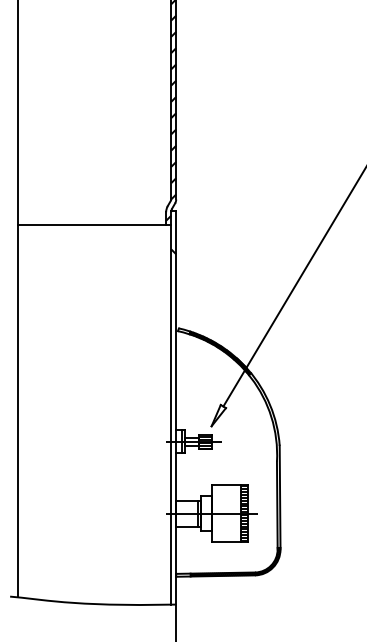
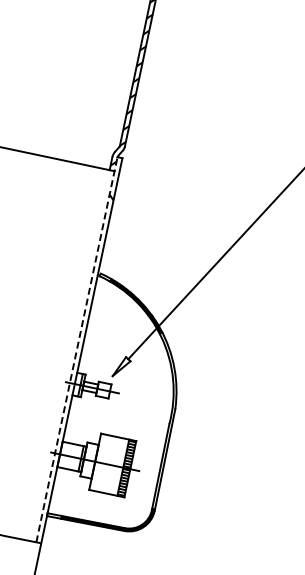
line: (171, 407) -> (77, 349), solid -> dashed
hatch: (205, 442) -> (103, 390), removed

